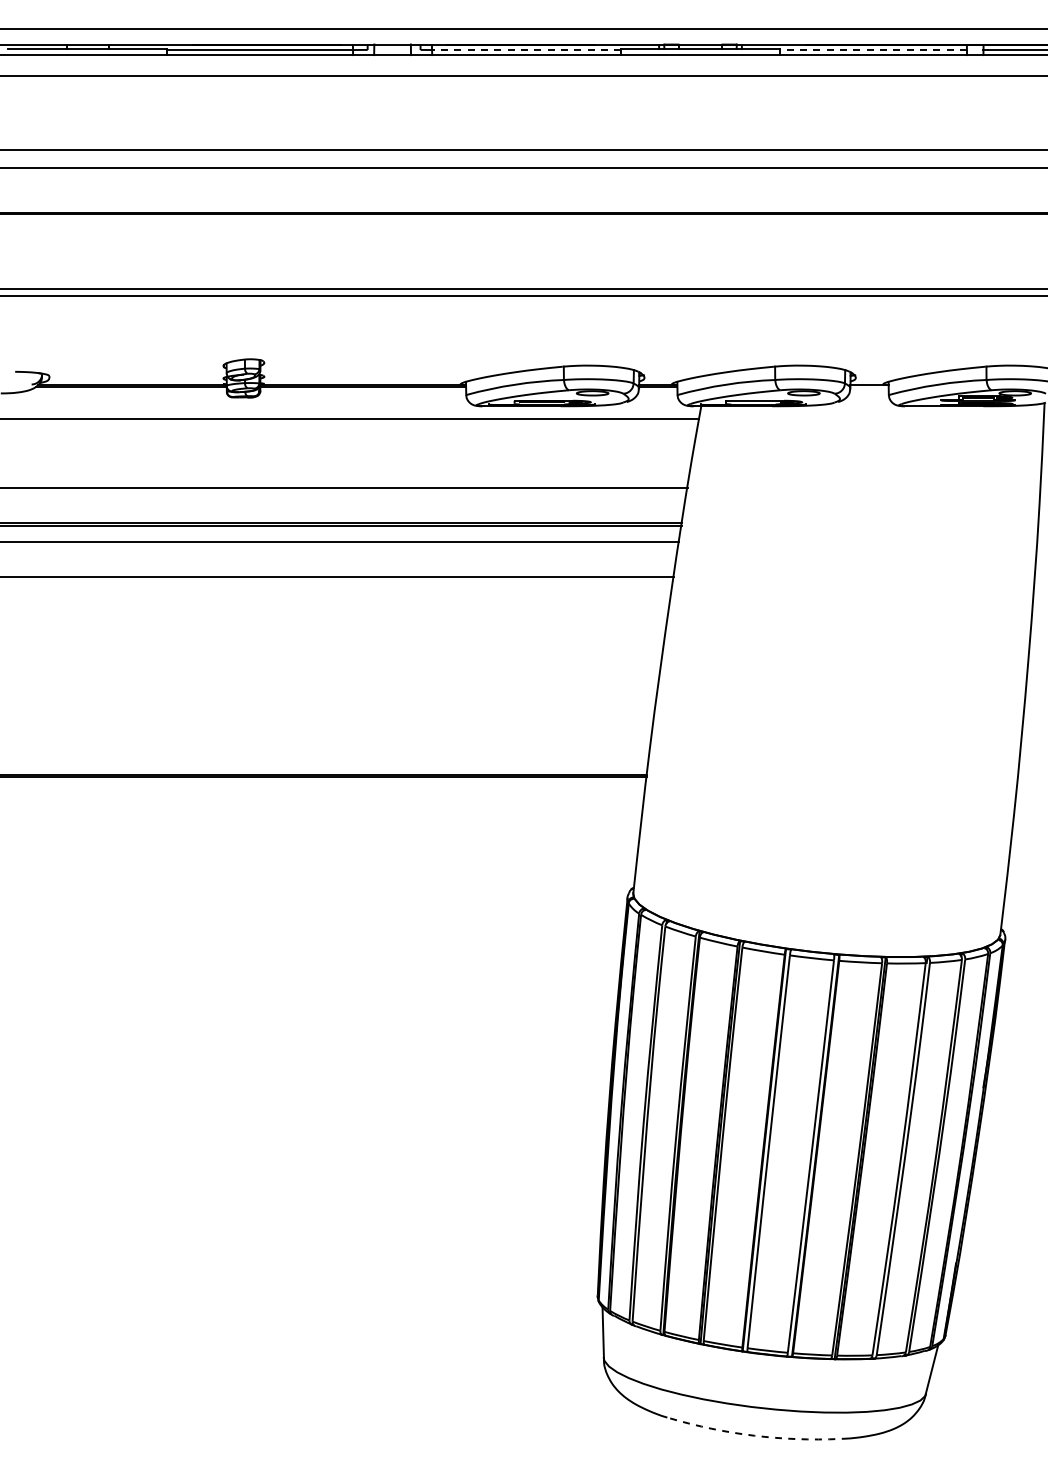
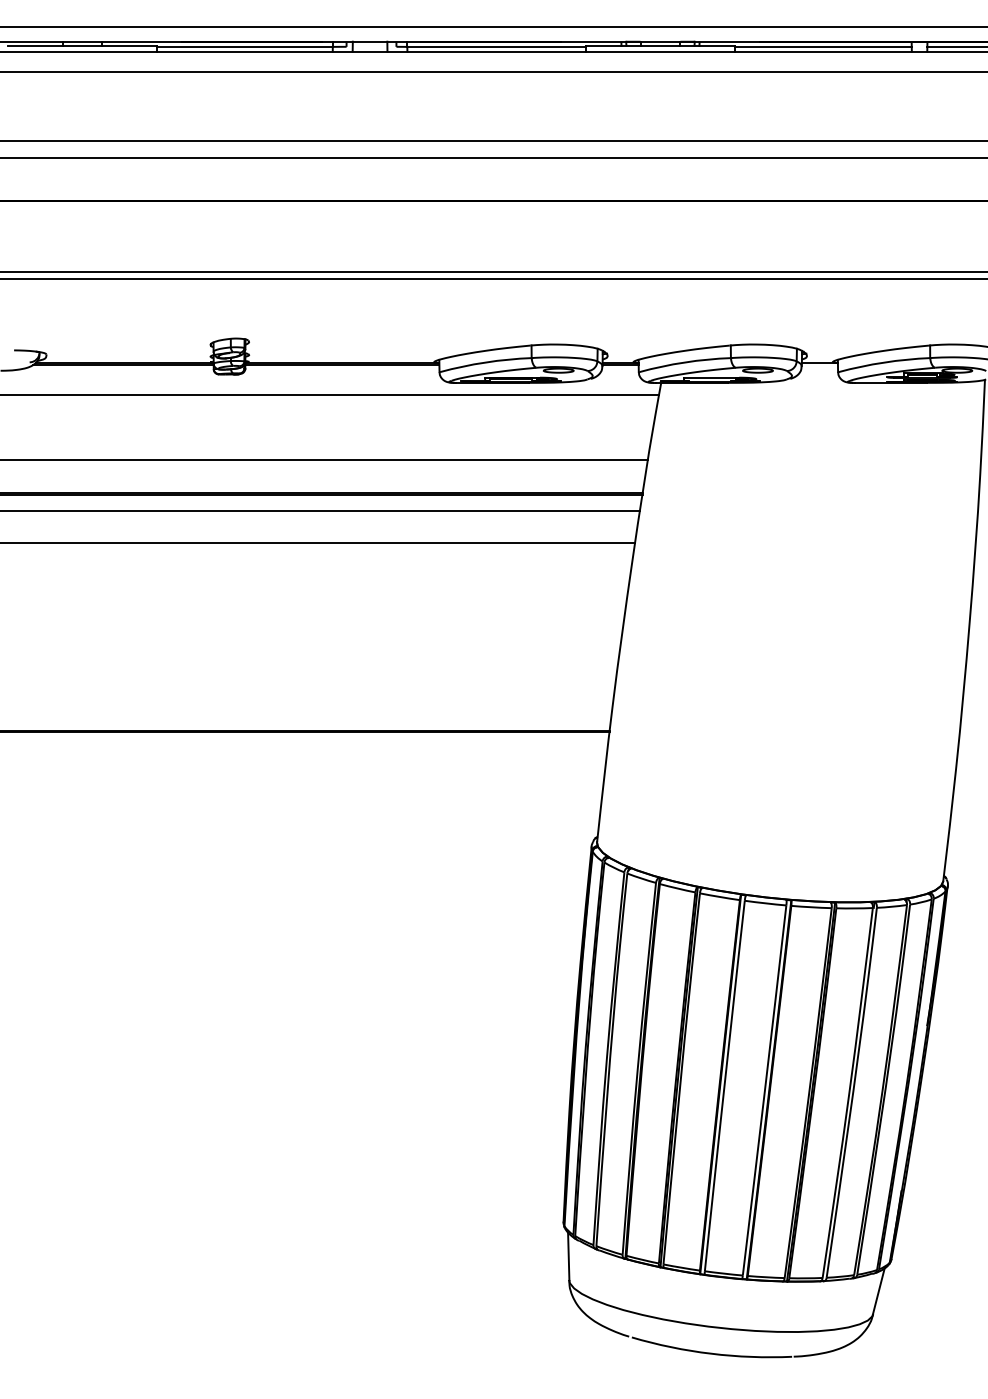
line: (526, 50) -> (496, 47), dashed -> solid
line: (873, 50) -> (823, 47), dashed -> solid
arc: (754, 1435) -> (711, 1353), dashed -> solid

